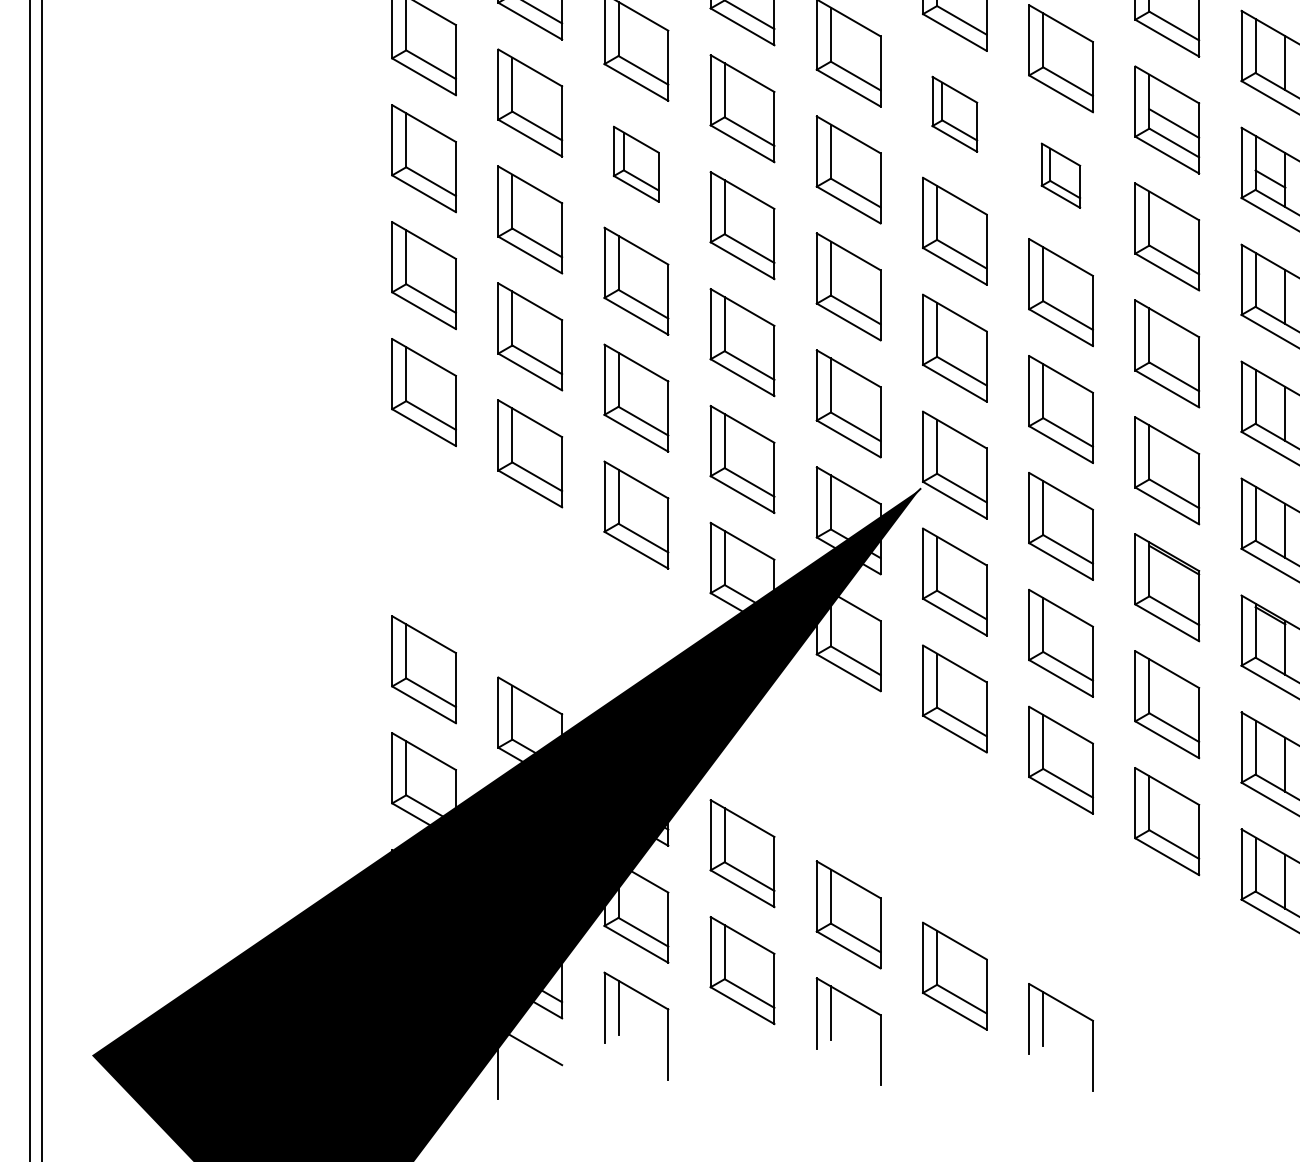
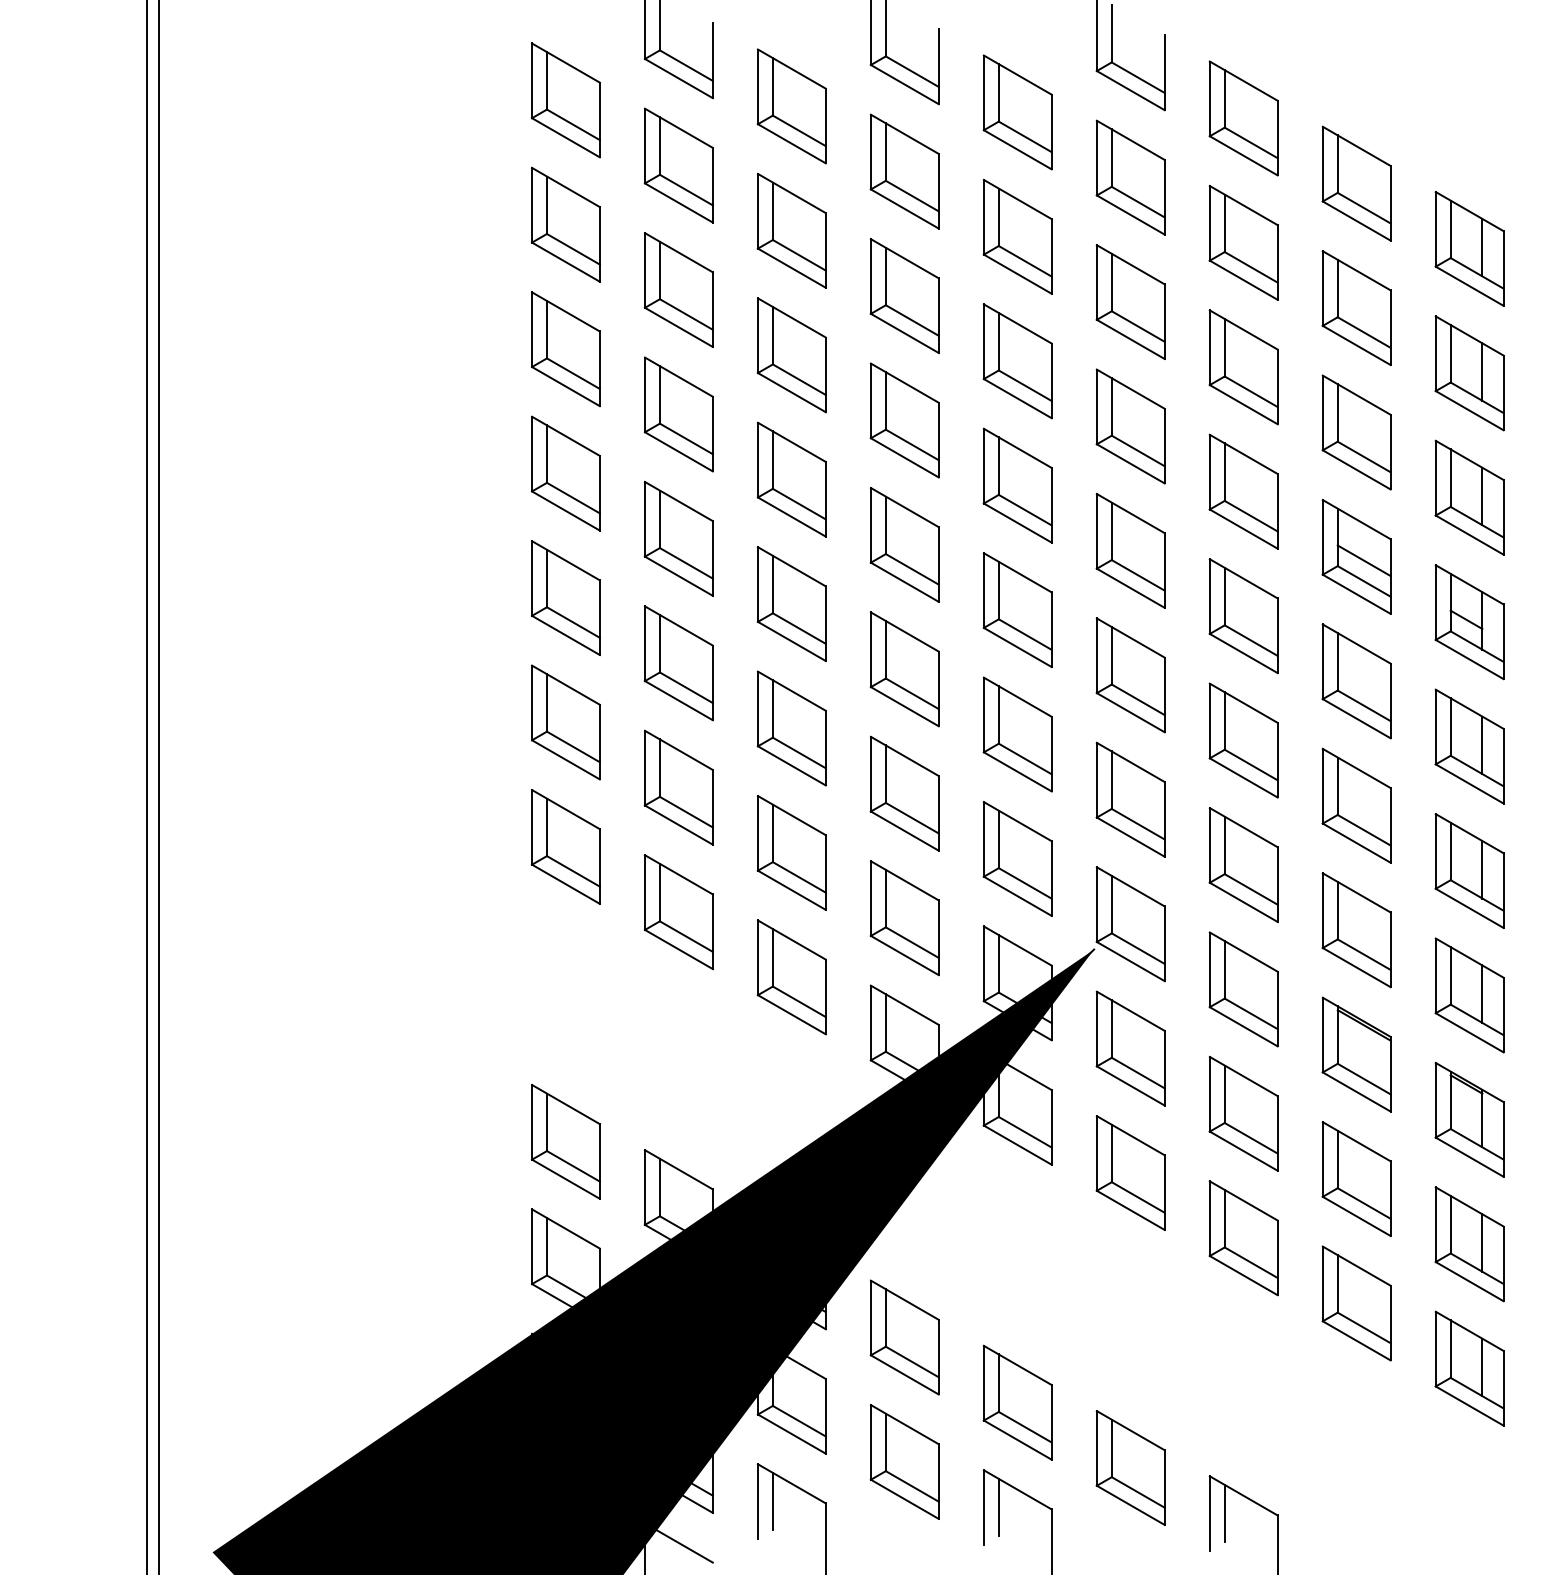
part: (954, 113) -> (1130, 550), size x1.43
part: (636, 163) -> (791, 603), size x1.43
part: (1060, 175) -> (1243, 616), size x1.67

